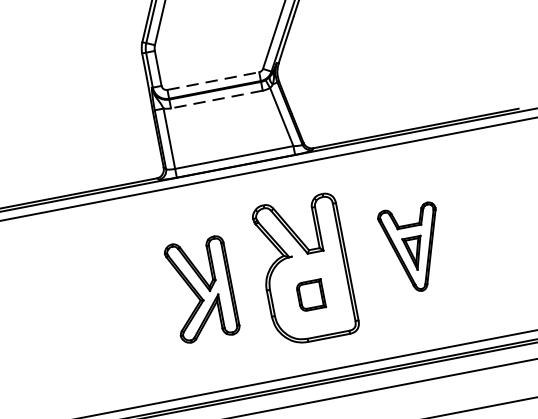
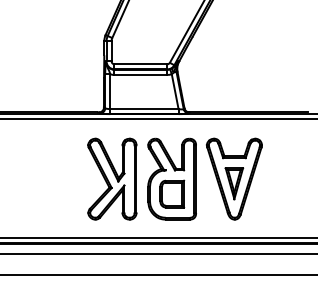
line: (214, 81) -> (141, 64), dashed -> solid
line: (215, 98) -> (140, 74), dashed -> solid
part: (413, 247) -> (234, 178), size x1.67
part: (202, 288) -> (112, 178), size x1.43
part: (311, 294) -> (172, 193), size x1.67

